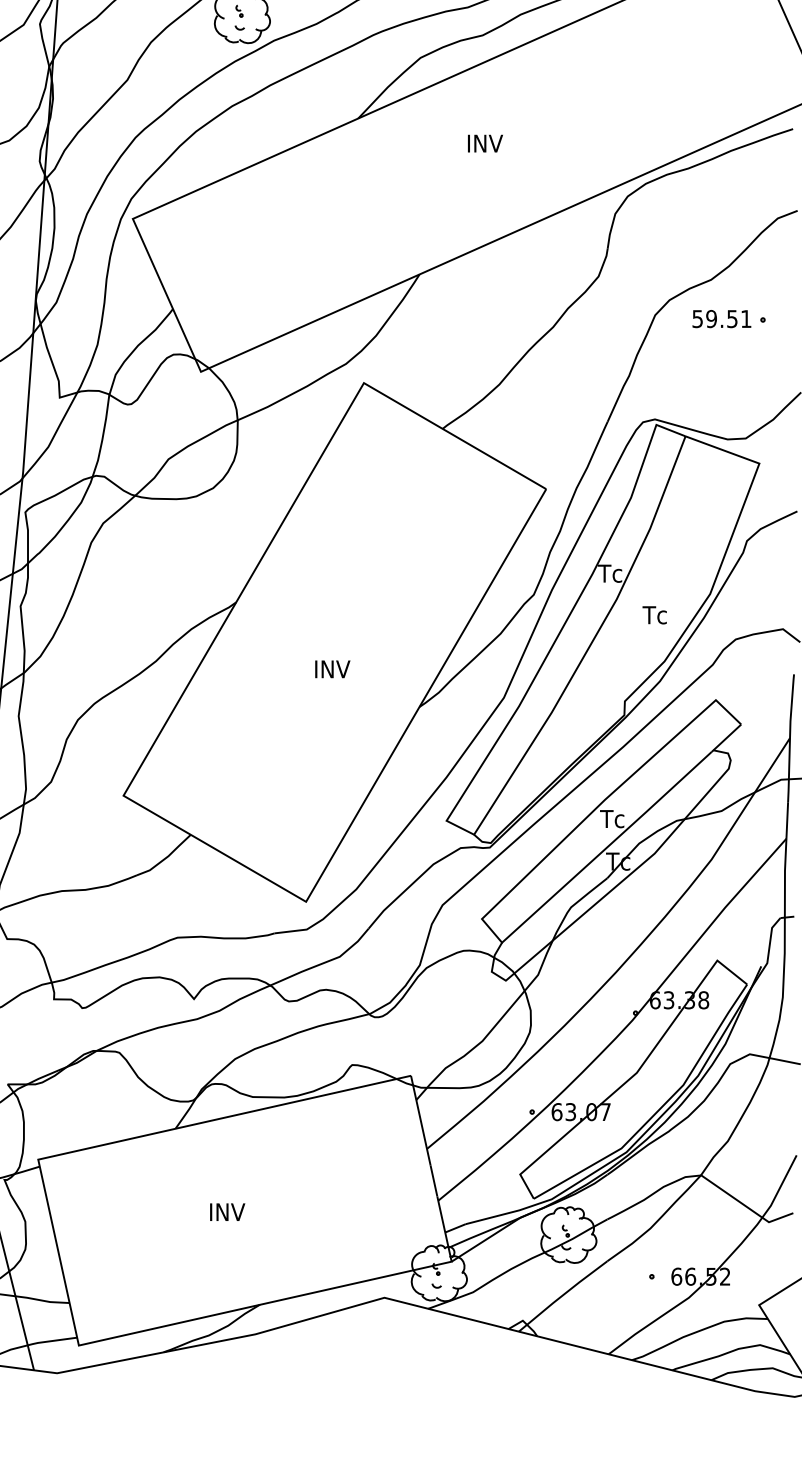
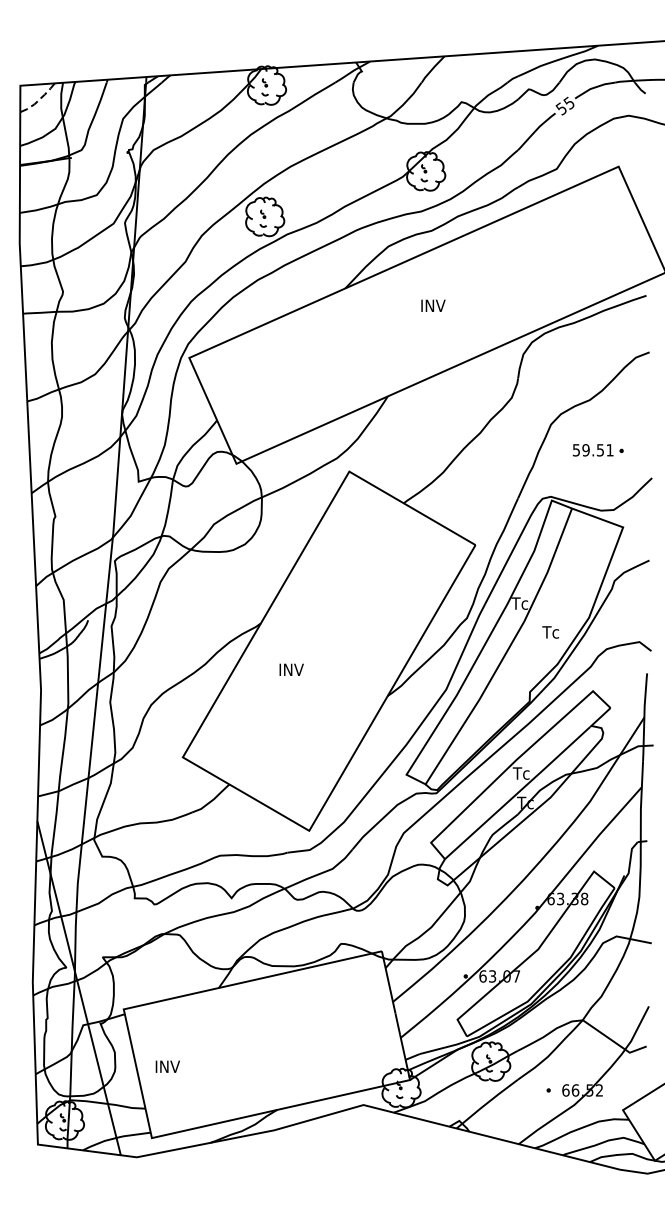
part: (728, 319) -> (597, 450), moved
text: (332, 668) -> (291, 669), moved
text: (227, 1211) -> (167, 1066), moved

